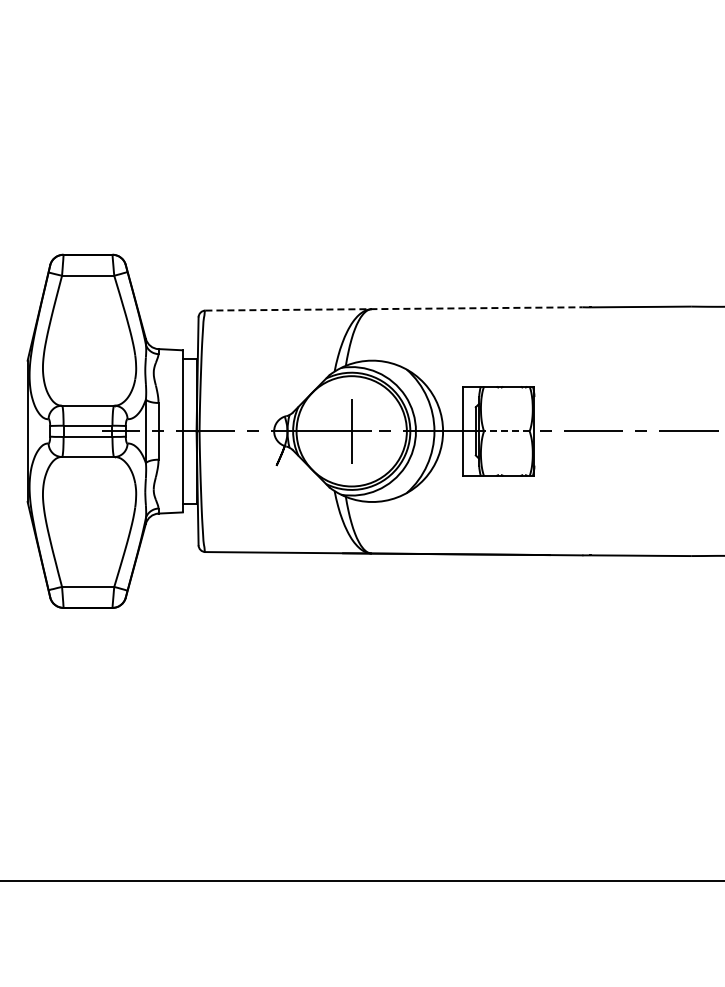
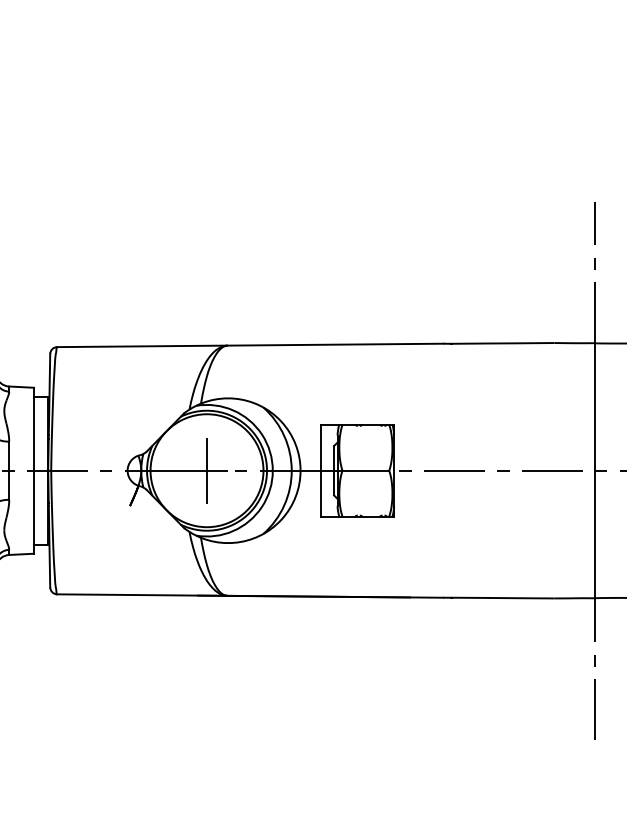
line: (393, 308) -> (249, 344), dashed -> solid
line: (506, 431) -> (365, 470), dashed -> solid

